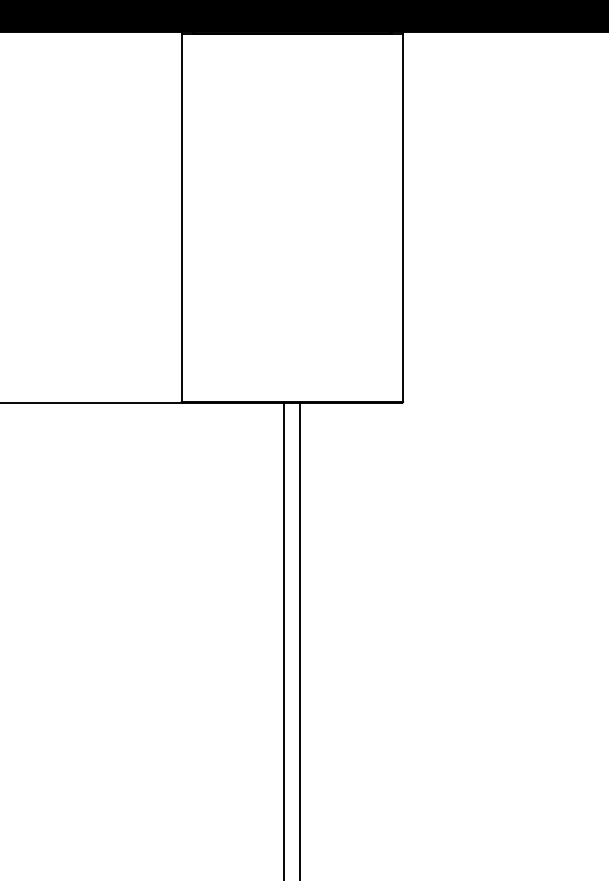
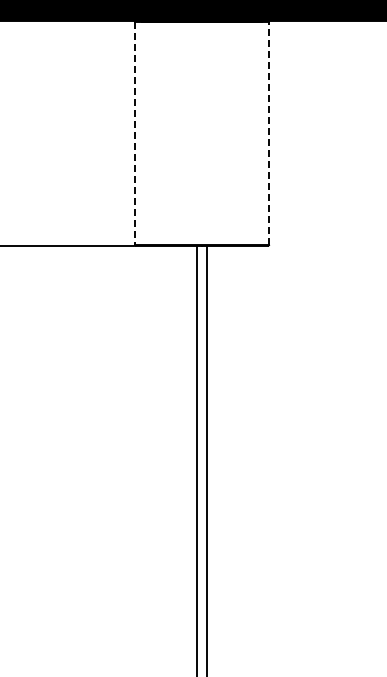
line: (402, 217) -> (268, 133), solid -> dashed
line: (182, 218) -> (135, 134), solid -> dashed

